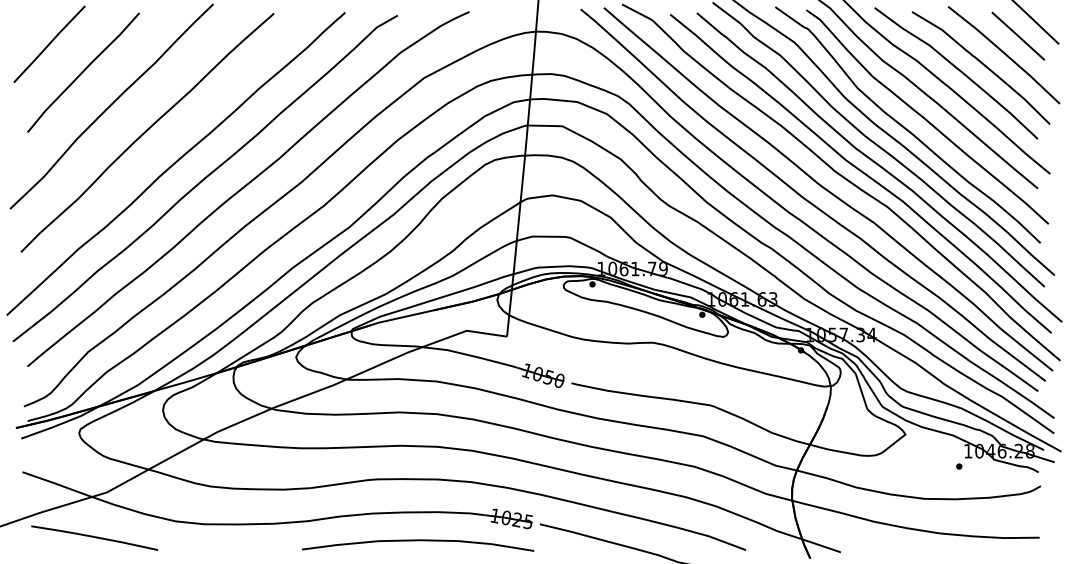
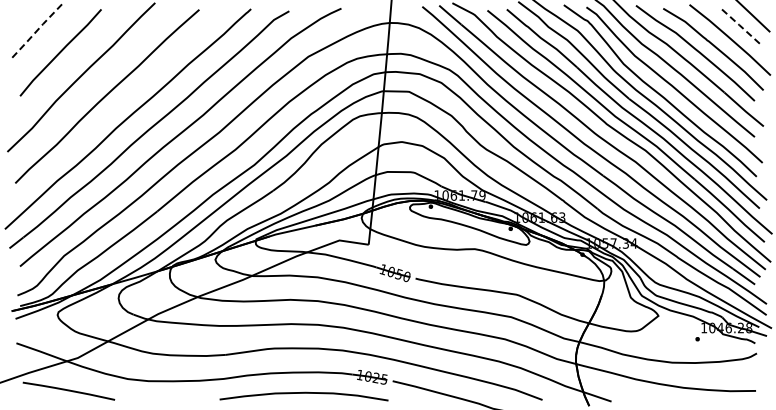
line: (1018, 35) -> (740, 25), solid -> dashed
line: (48, 44) -> (35, 32), solid -> dashed

